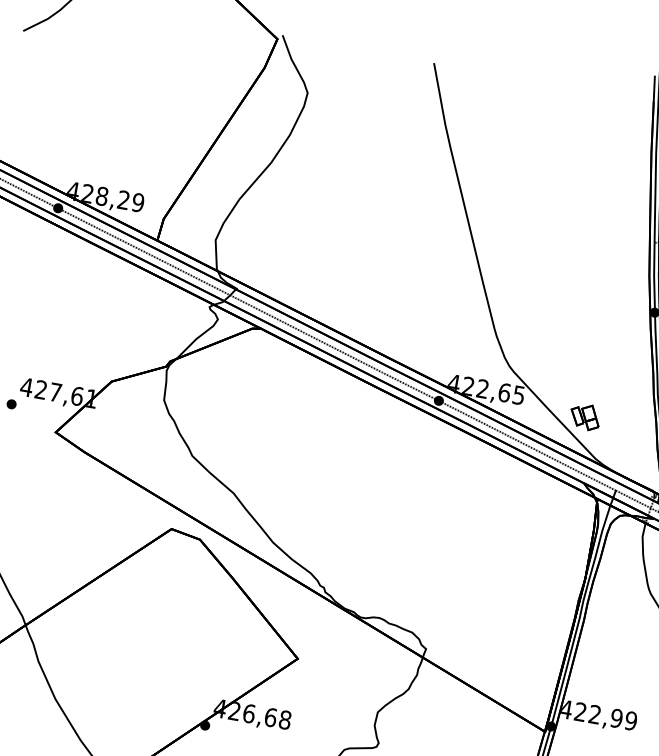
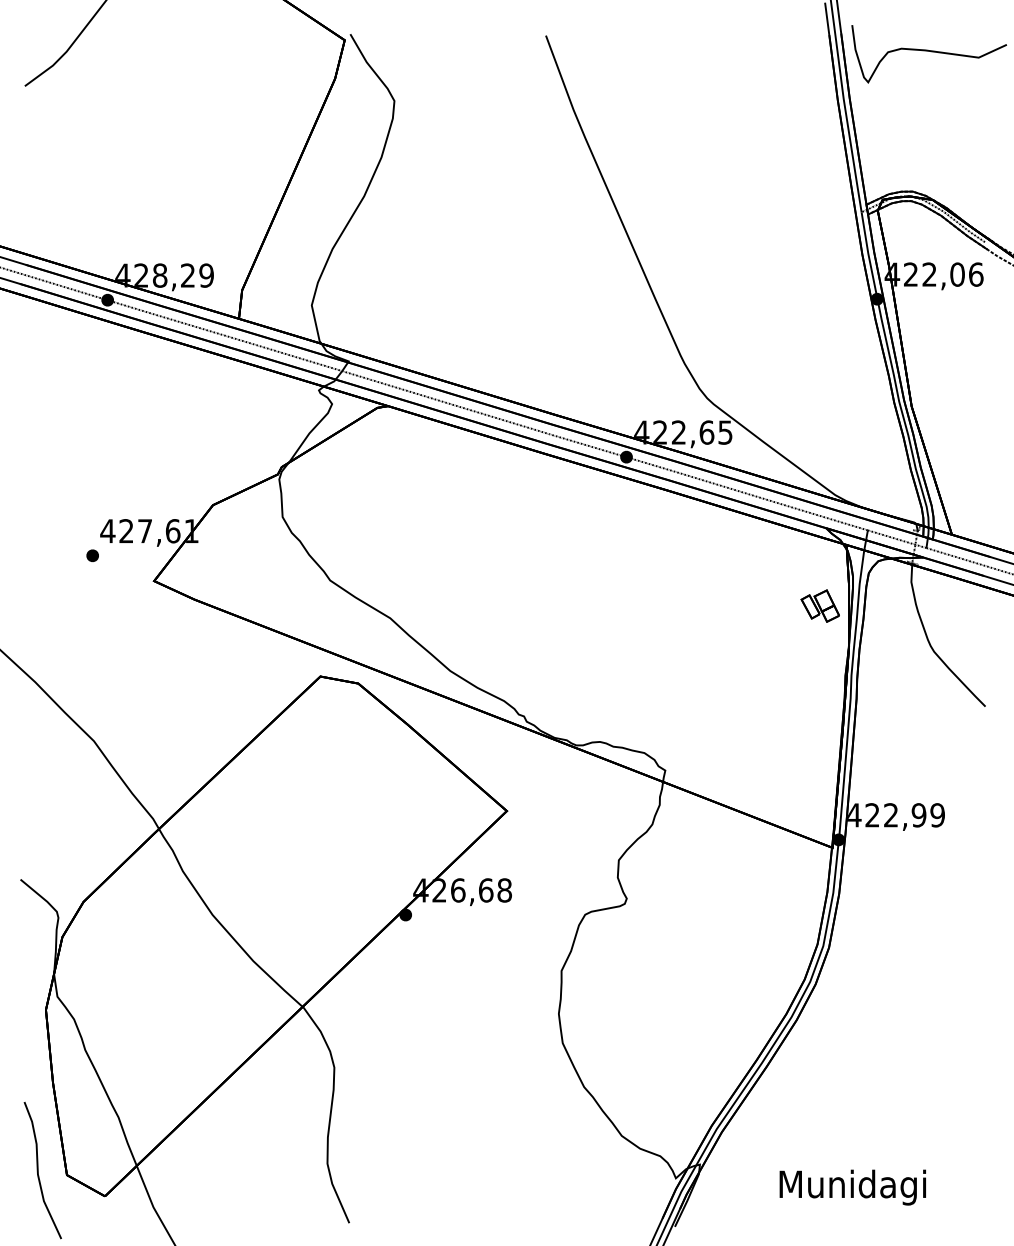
part: (584, 416) -> (819, 605), moved

